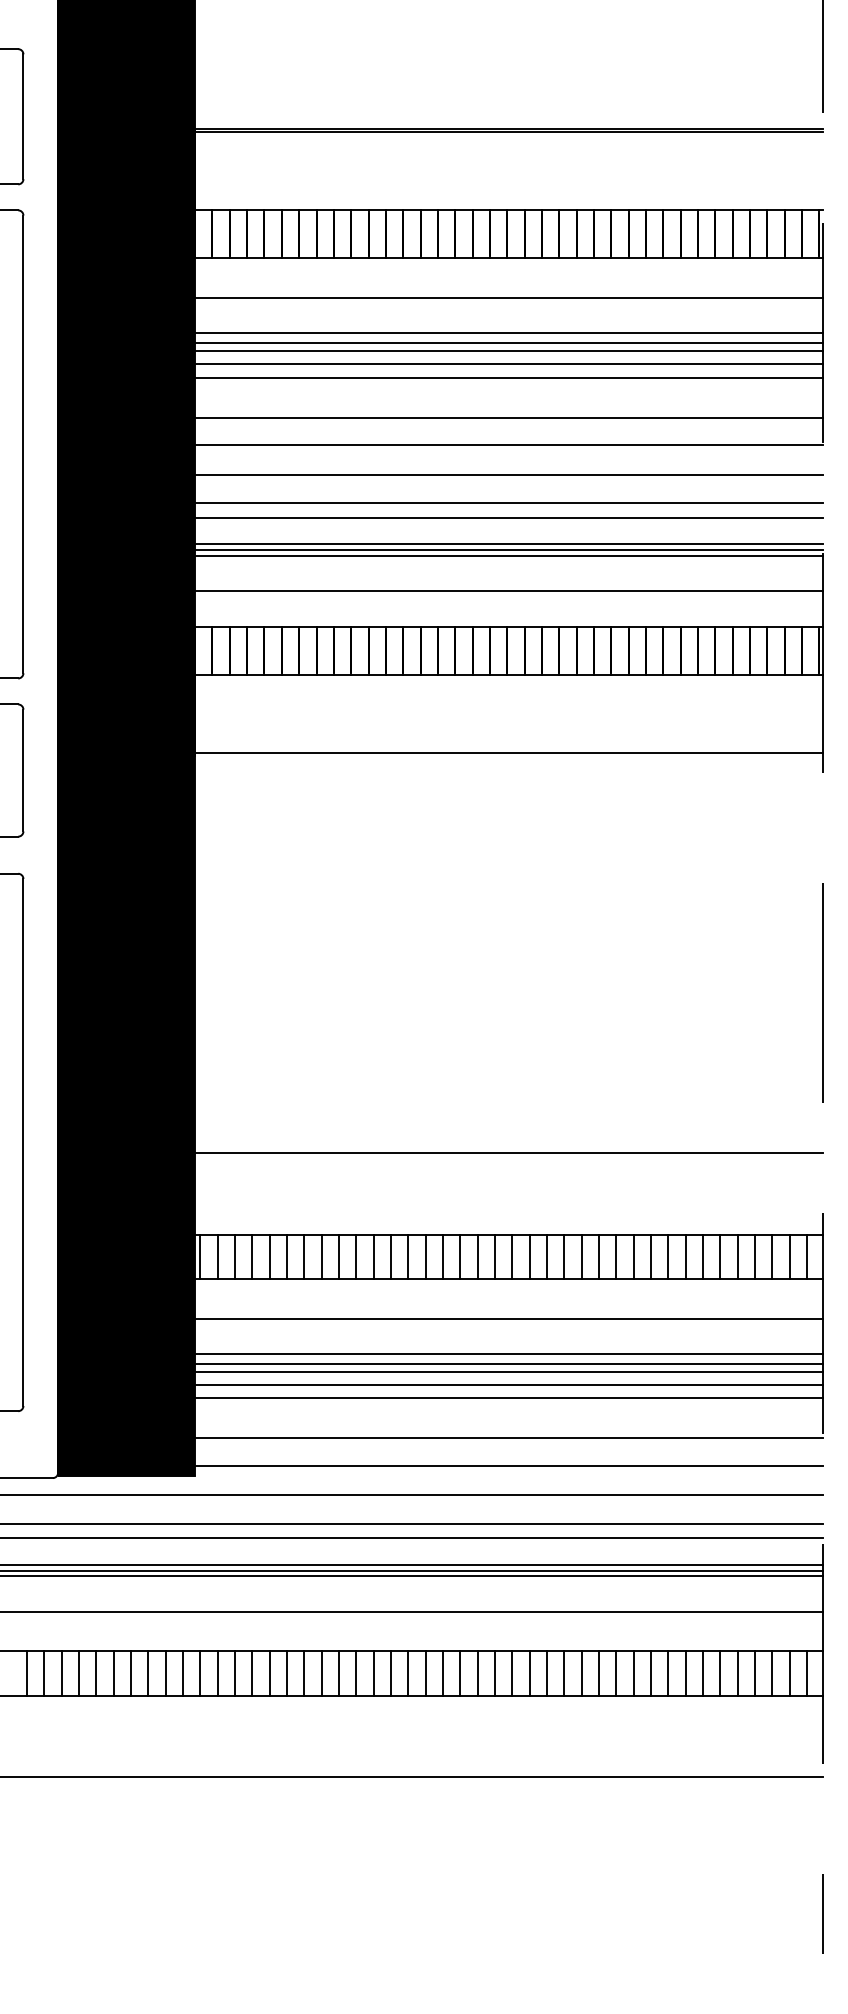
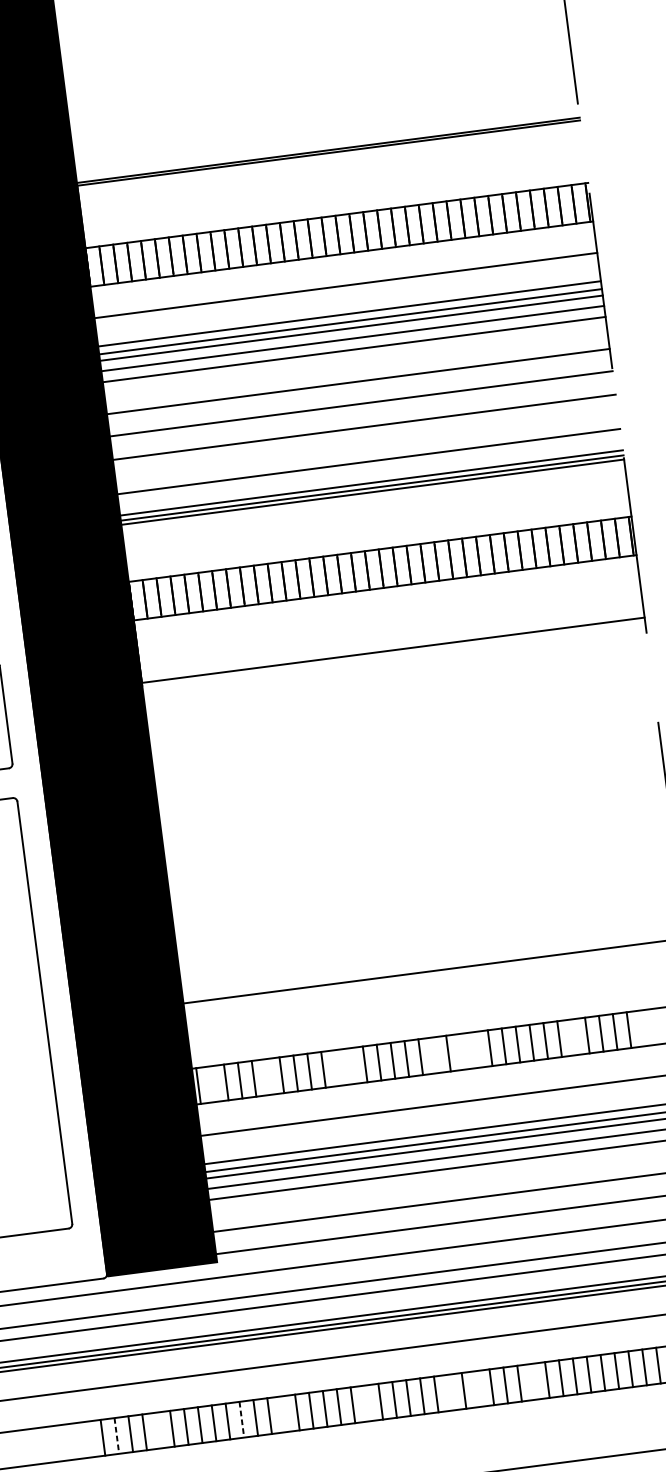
line: (508, 502) -> (366, 449), removed
line: (508, 591) -> (376, 520), removed
line: (217, 1256) -> (212, 1083), removed
line: (287, 1256) -> (268, 1076), removed
line: (373, 1256) -> (337, 1067), removed
line: (391, 1256) -> (351, 1065), removed
line: (495, 1256) -> (434, 1055), removed
line: (529, 1256) -> (462, 1051), removed
line: (547, 1256) -> (476, 1049), removed
line: (668, 1256) -> (573, 1037), removed
line: (755, 1256) -> (643, 1027), removed
line: (772, 1256) -> (656, 1026), removed
line: (44, 1673) -> (116, 1435), solid -> dashed
line: (96, 1673) -> (158, 1430), removed
line: (200, 1673) -> (241, 1419), solid -> dashed
line: (252, 1673) -> (283, 1414), removed
line: (356, 1673) -> (366, 1403), removed
line: (460, 1673) -> (450, 1392), removed
line: (495, 1673) -> (478, 1389), removed
line: (564, 1673) -> (533, 1381), removed

